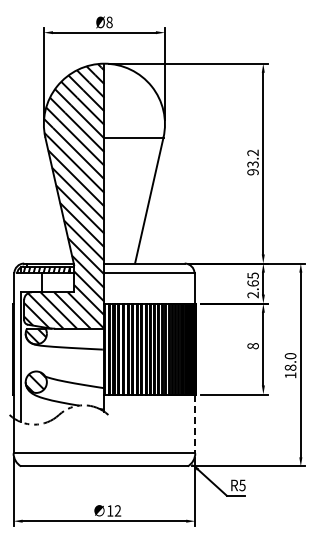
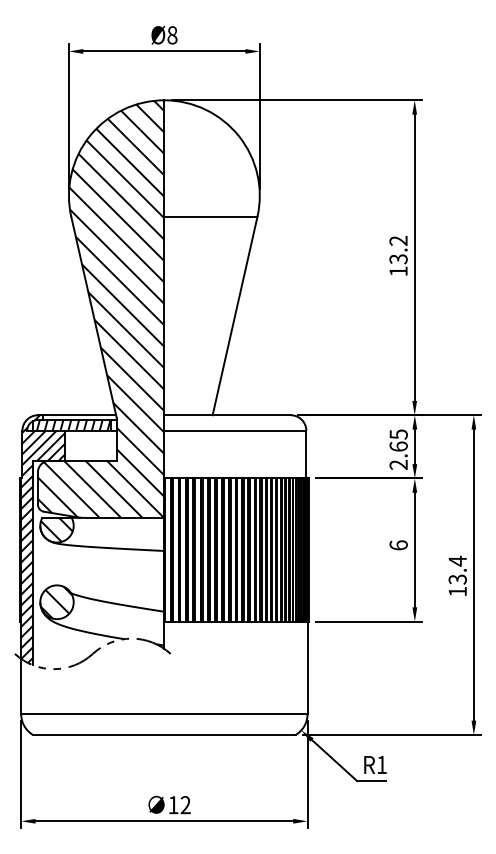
text: (252, 172) -> (397, 271), 93.2 -> 13.2
hatch: (27, 341) -> (43, 538), added
text: (252, 346) -> (397, 545), 8 -> 6
text: (290, 361) -> (457, 569), 18.0 -> 13.4
line: (195, 424) -> (307, 668), dashed -> solid
text: (242, 485) -> (381, 765), R5 -> R1

